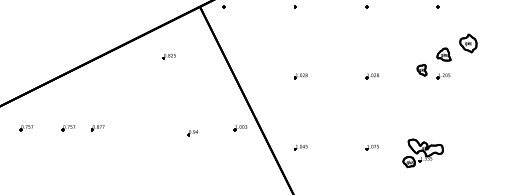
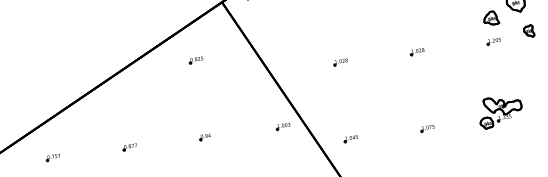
part: (421, 70) -> (528, 31), moved
part: (68, 128) -> (98, 152), removed
part: (192, 133) -> (204, 137), moved
part: (422, 153) -> (500, 112), moved

